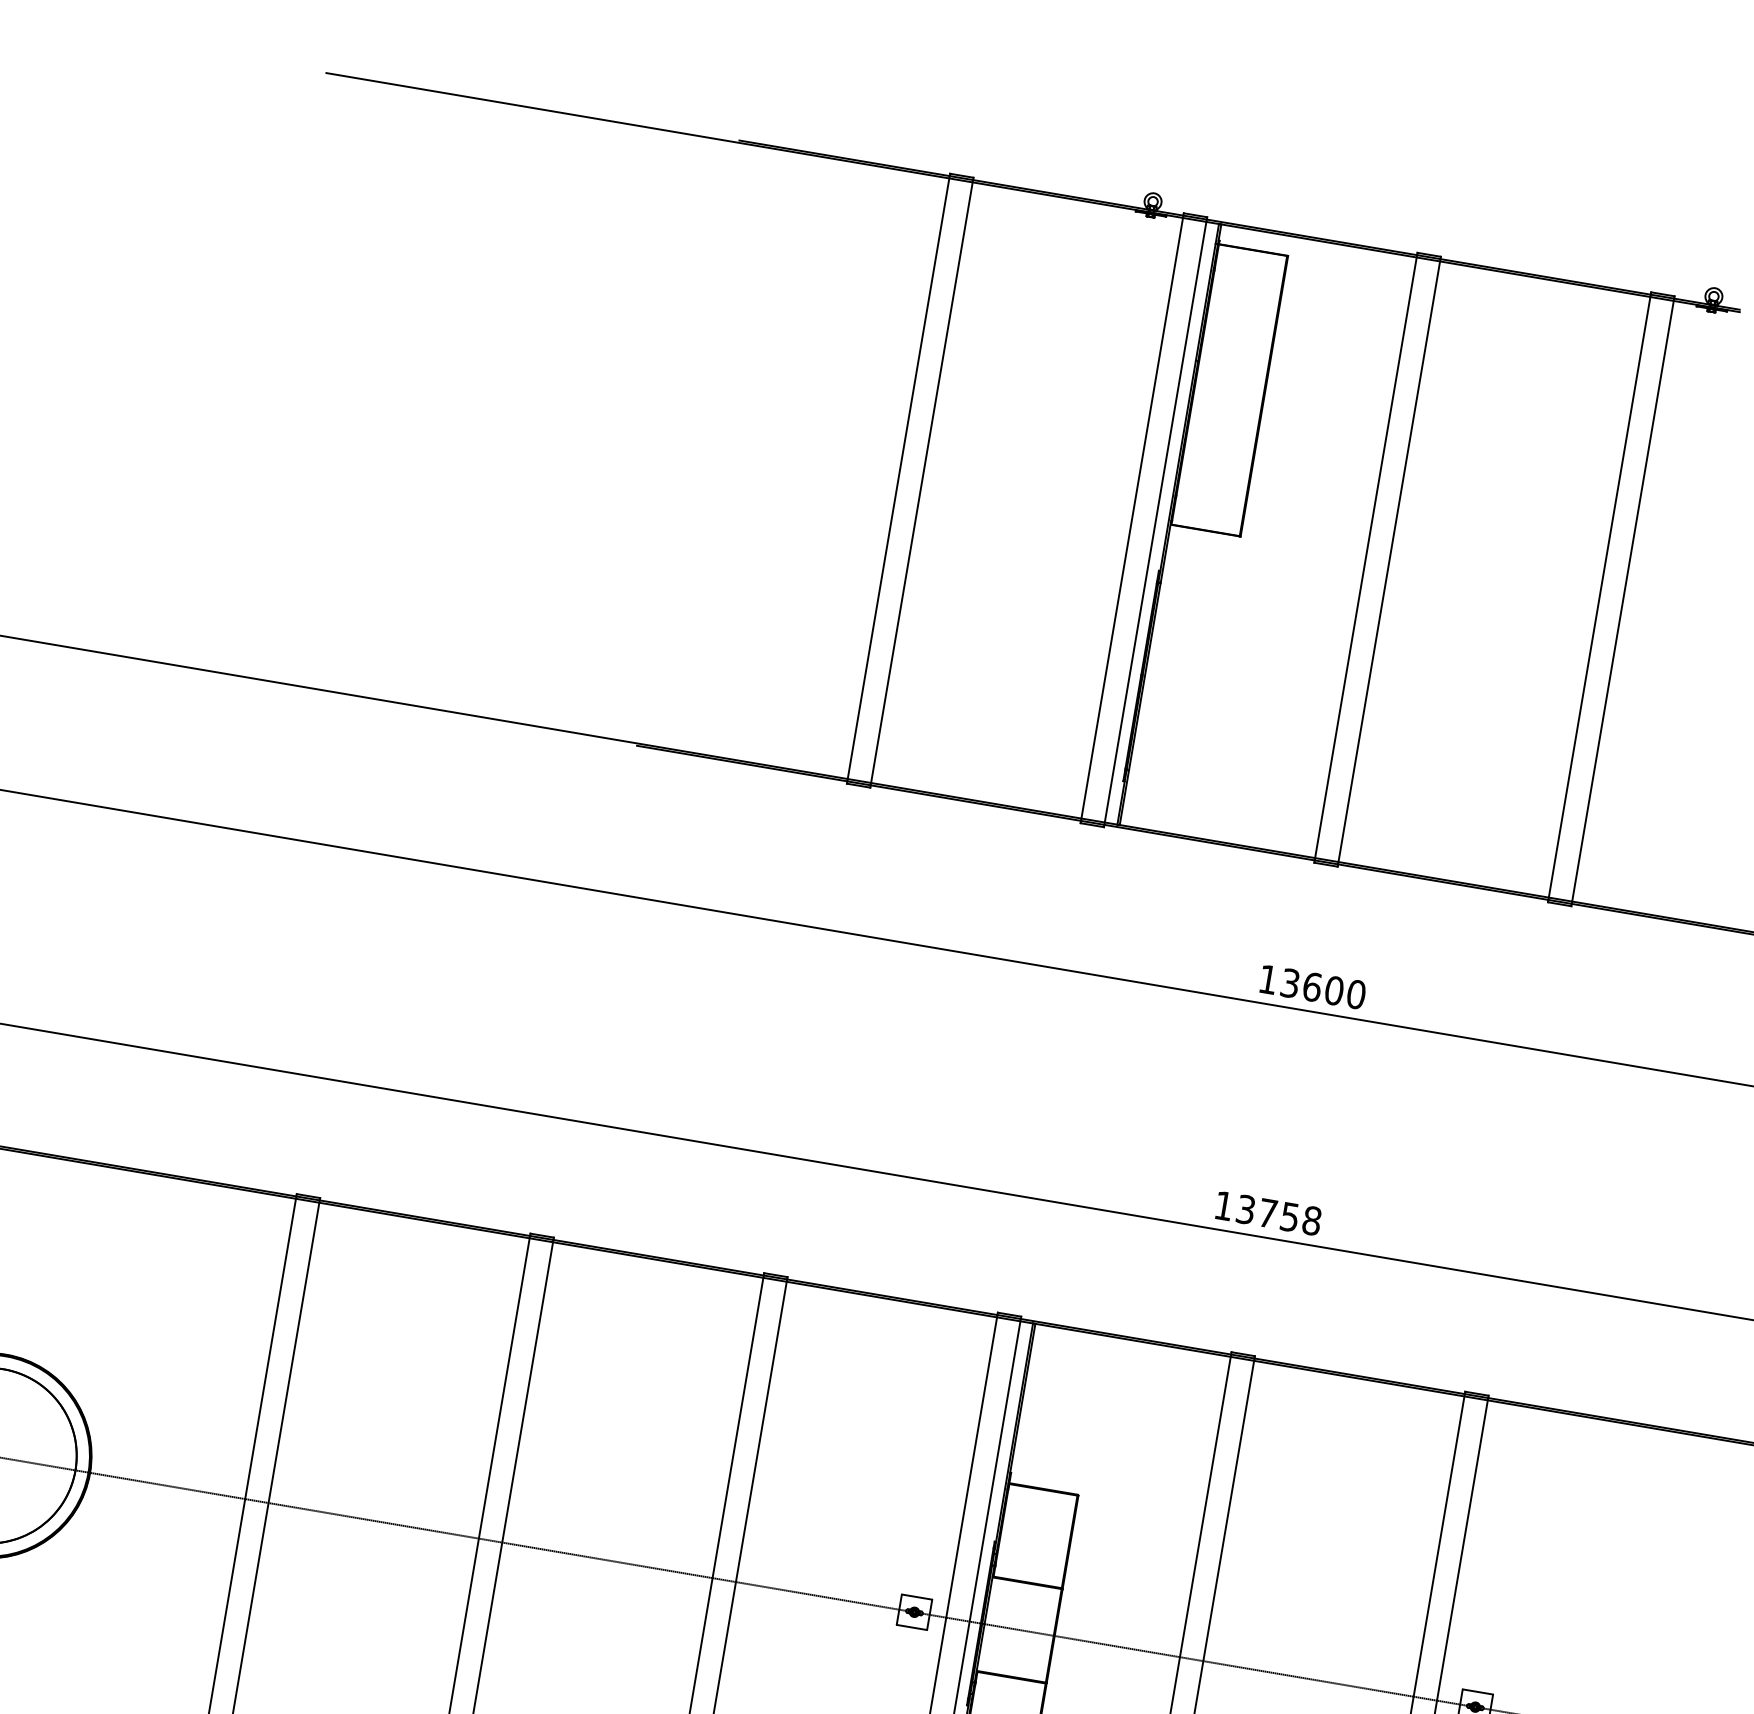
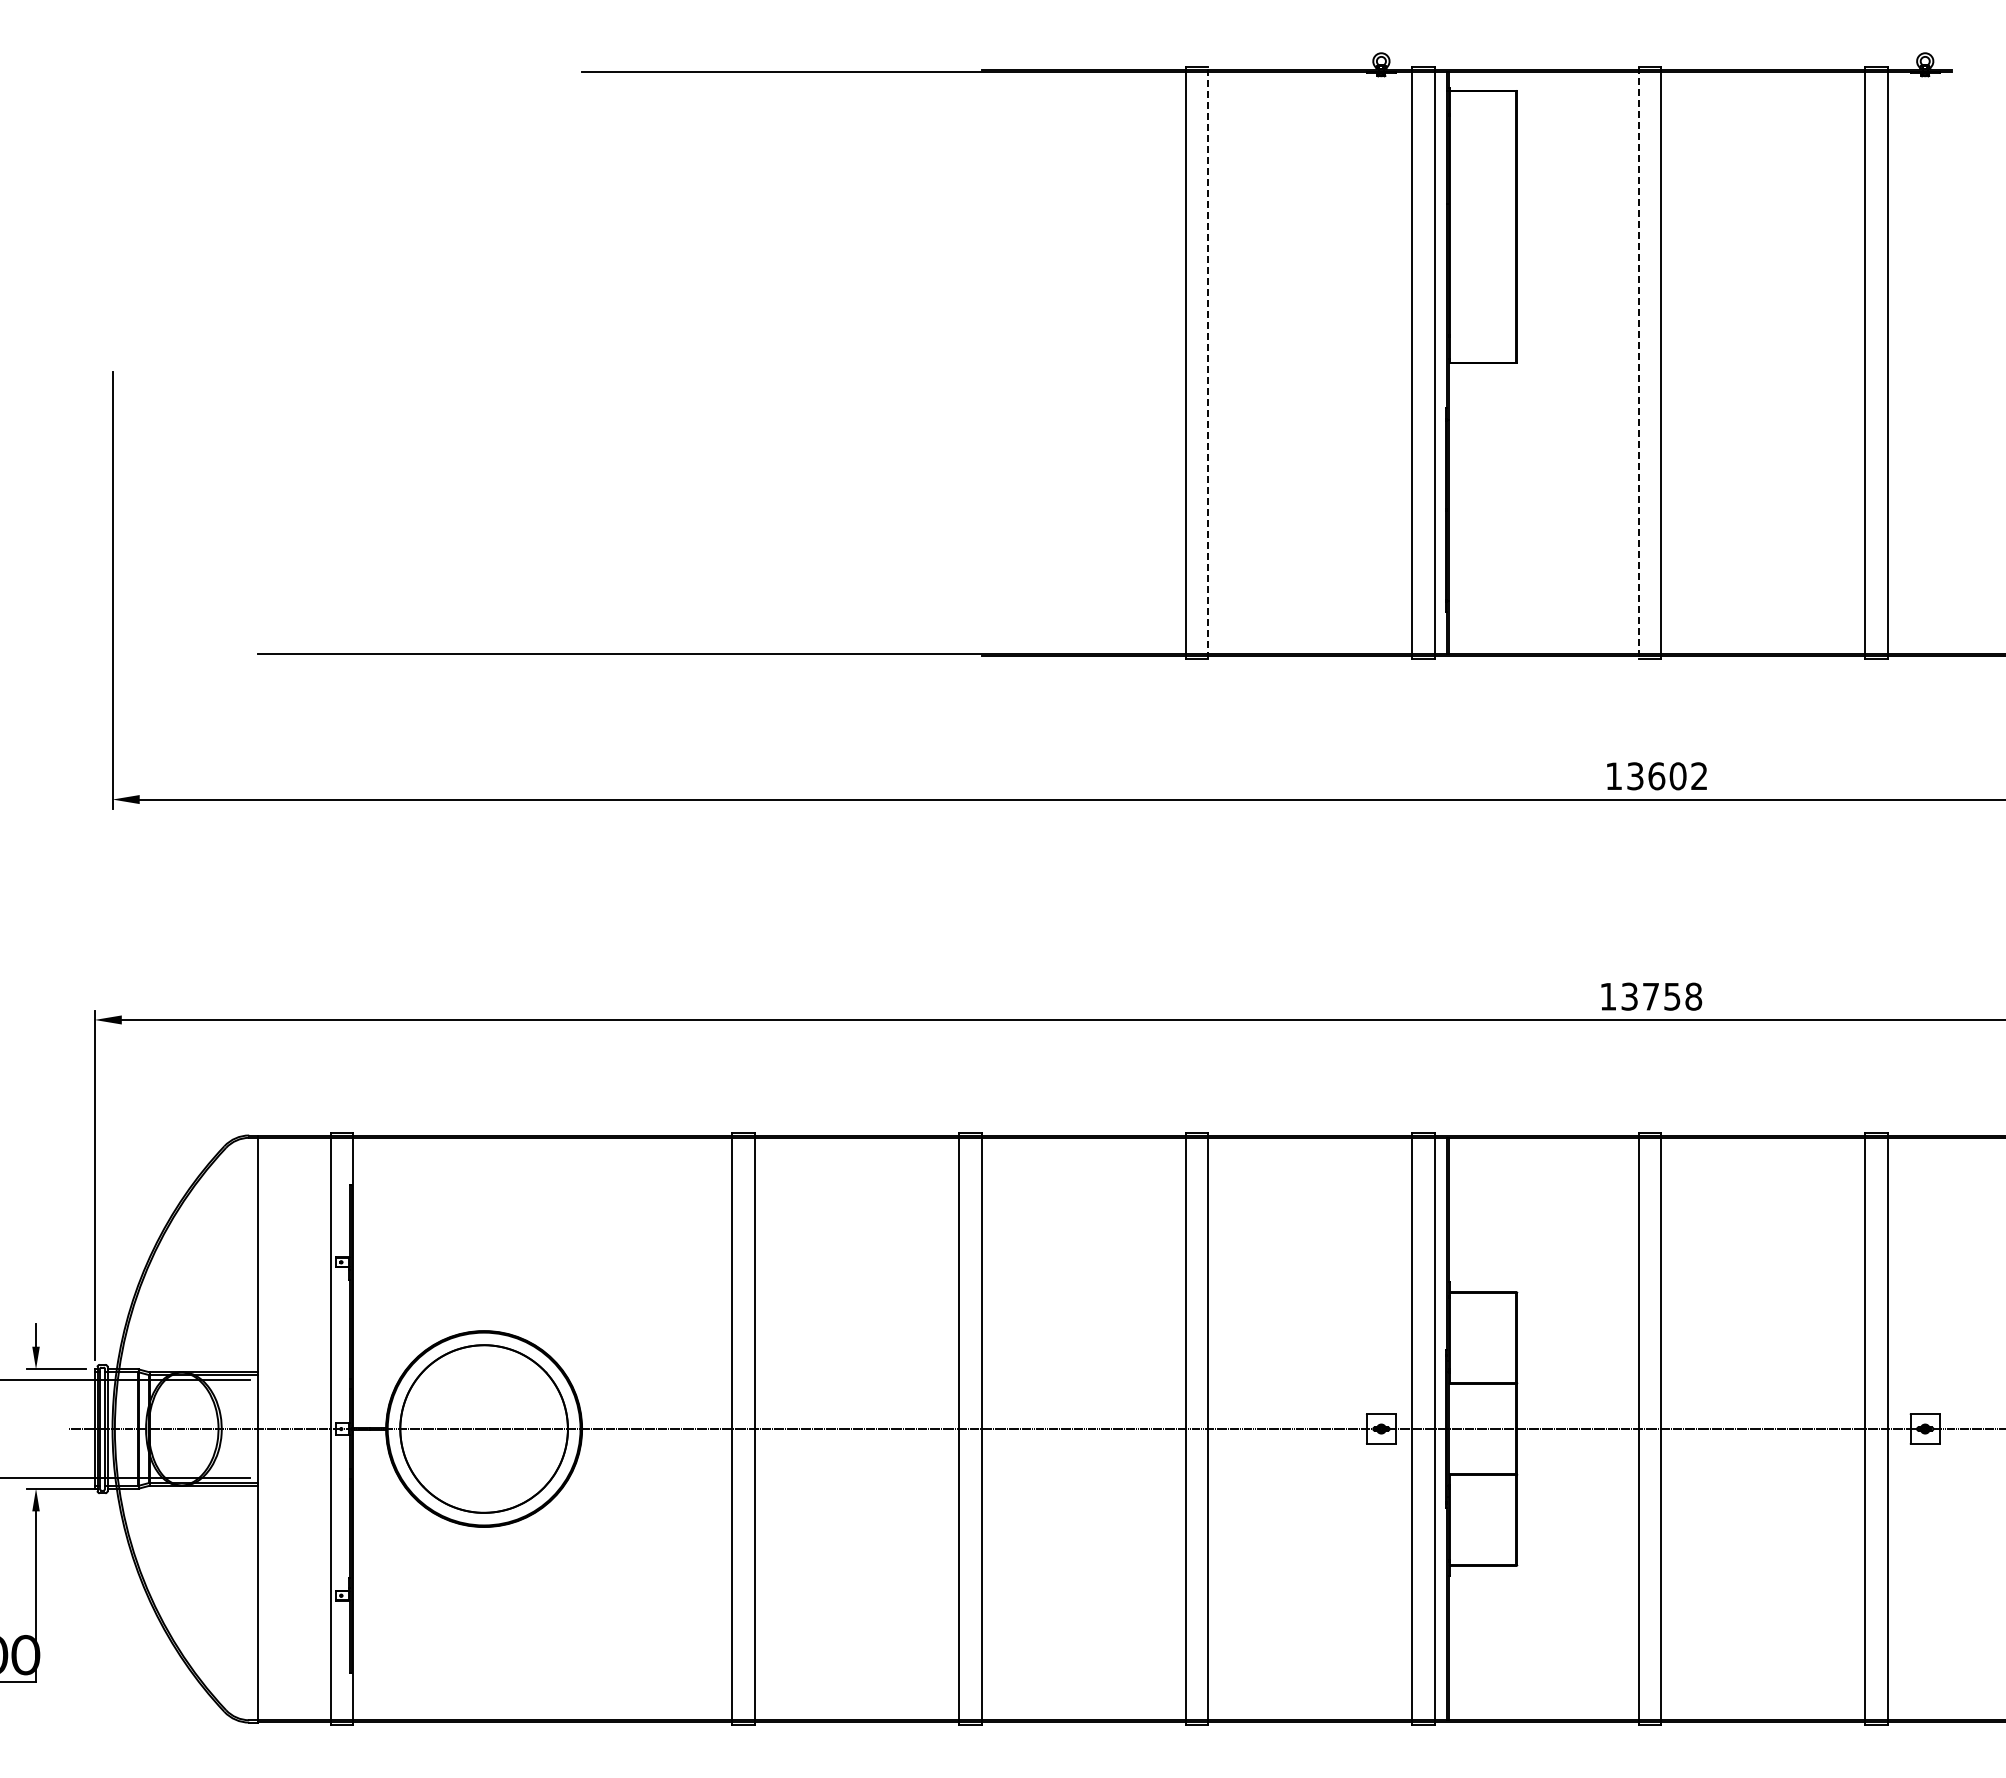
line: (922, 483) -> (1208, 363), solid -> dashed
line: (1365, 558) -> (1638, 363), solid -> dashed
text: (1356, 994) -> (1699, 776), 13600 -> 13602

